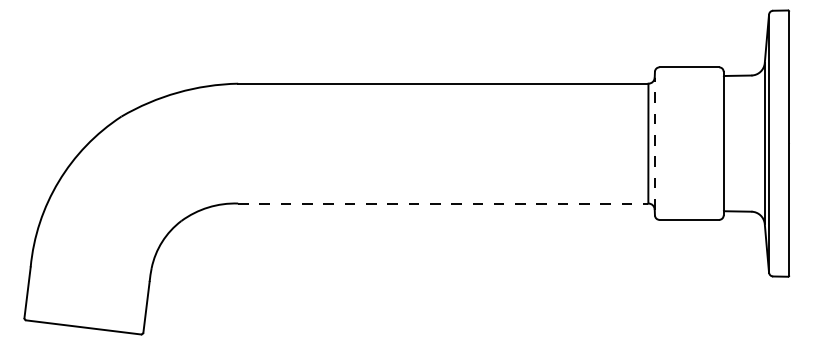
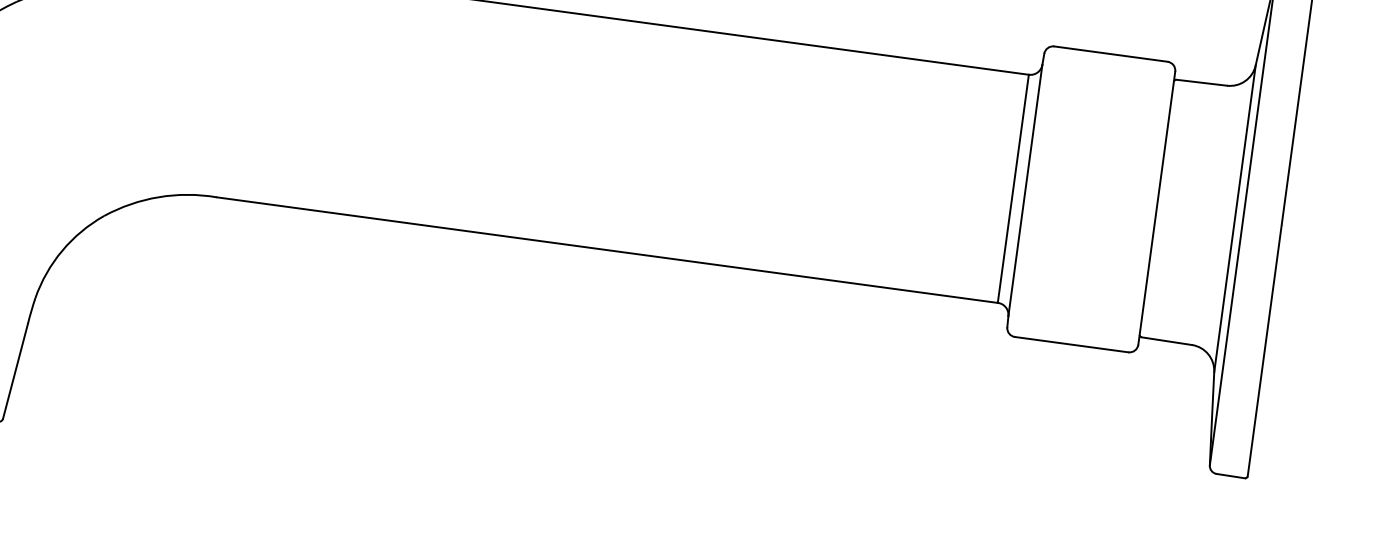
line: (654, 143) -> (1024, 190), dashed -> solid
line: (443, 203) -> (607, 250), dashed -> solid

